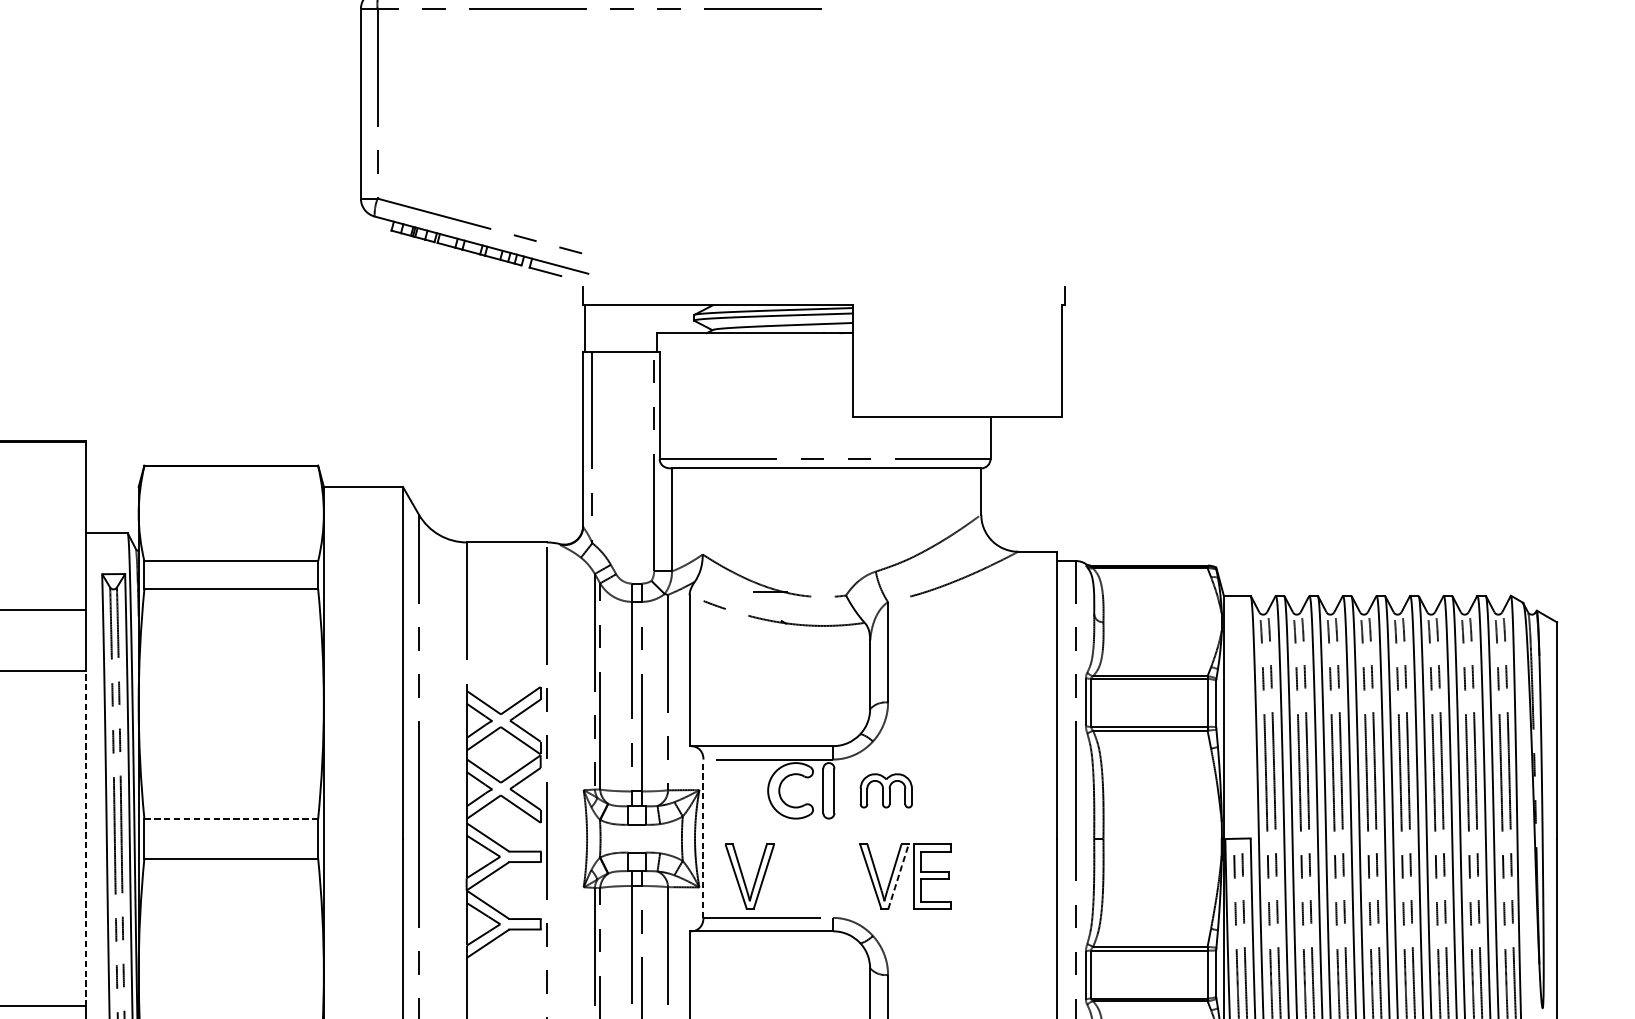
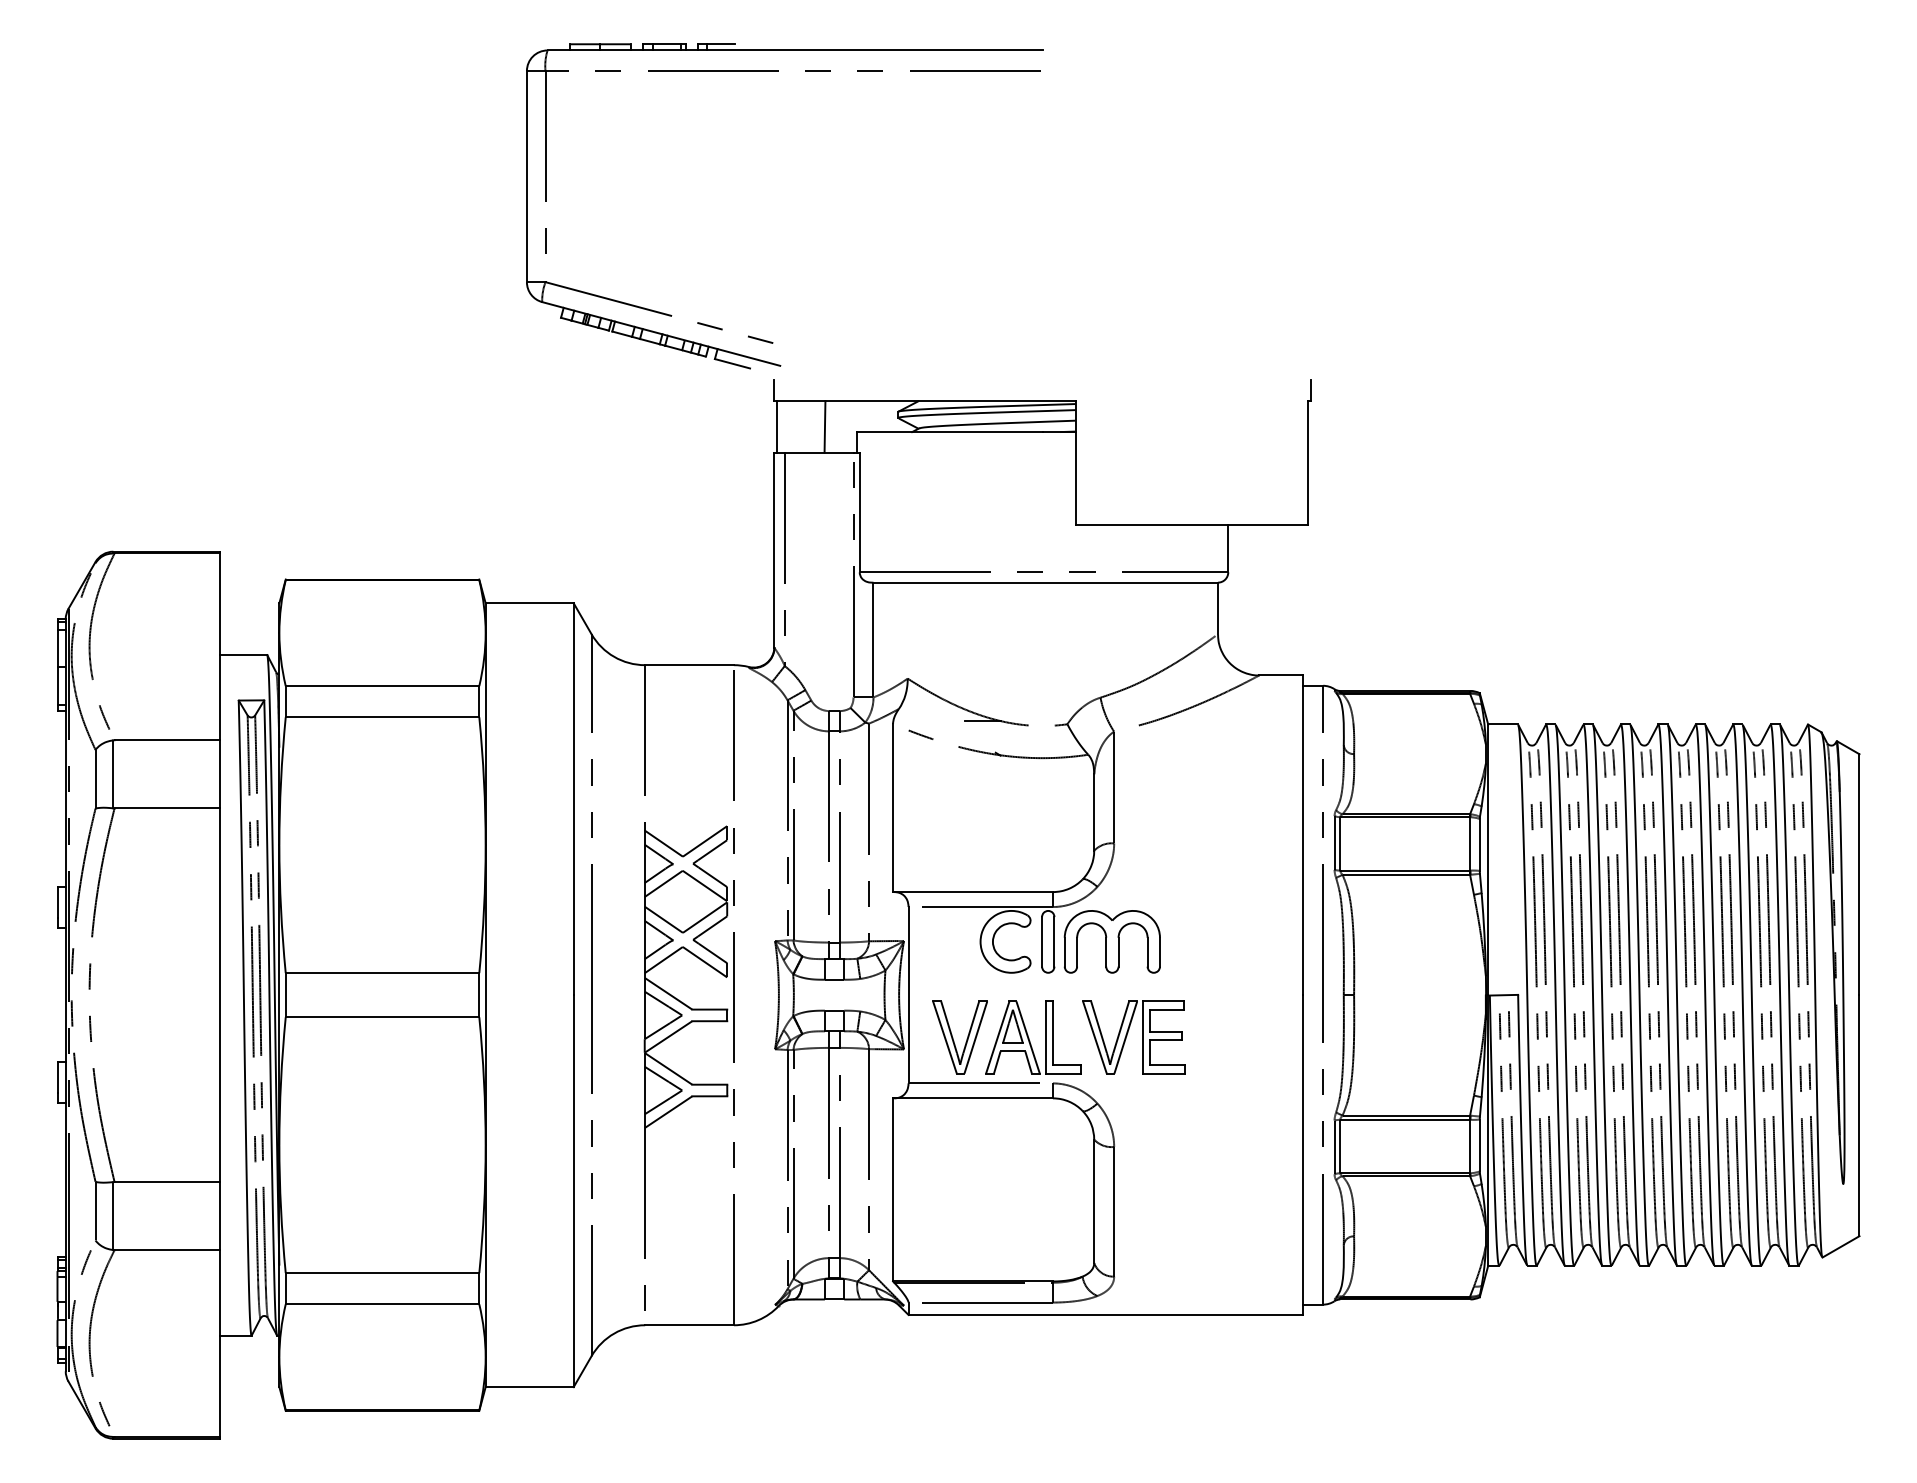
line: (628, 328) -> (824, 426), added
part: (885, 790) -> (1111, 941), size x1.67
line: (231, 819) -> (382, 973), dashed -> solid
line: (85, 838) -> (220, 995), dashed -> solid
line: (703, 838) -> (908, 994), dashed -> solid
line: (899, 875) -> (1126, 1036), dashed -> solid
part: (815, 876) -> (1033, 1037), added

